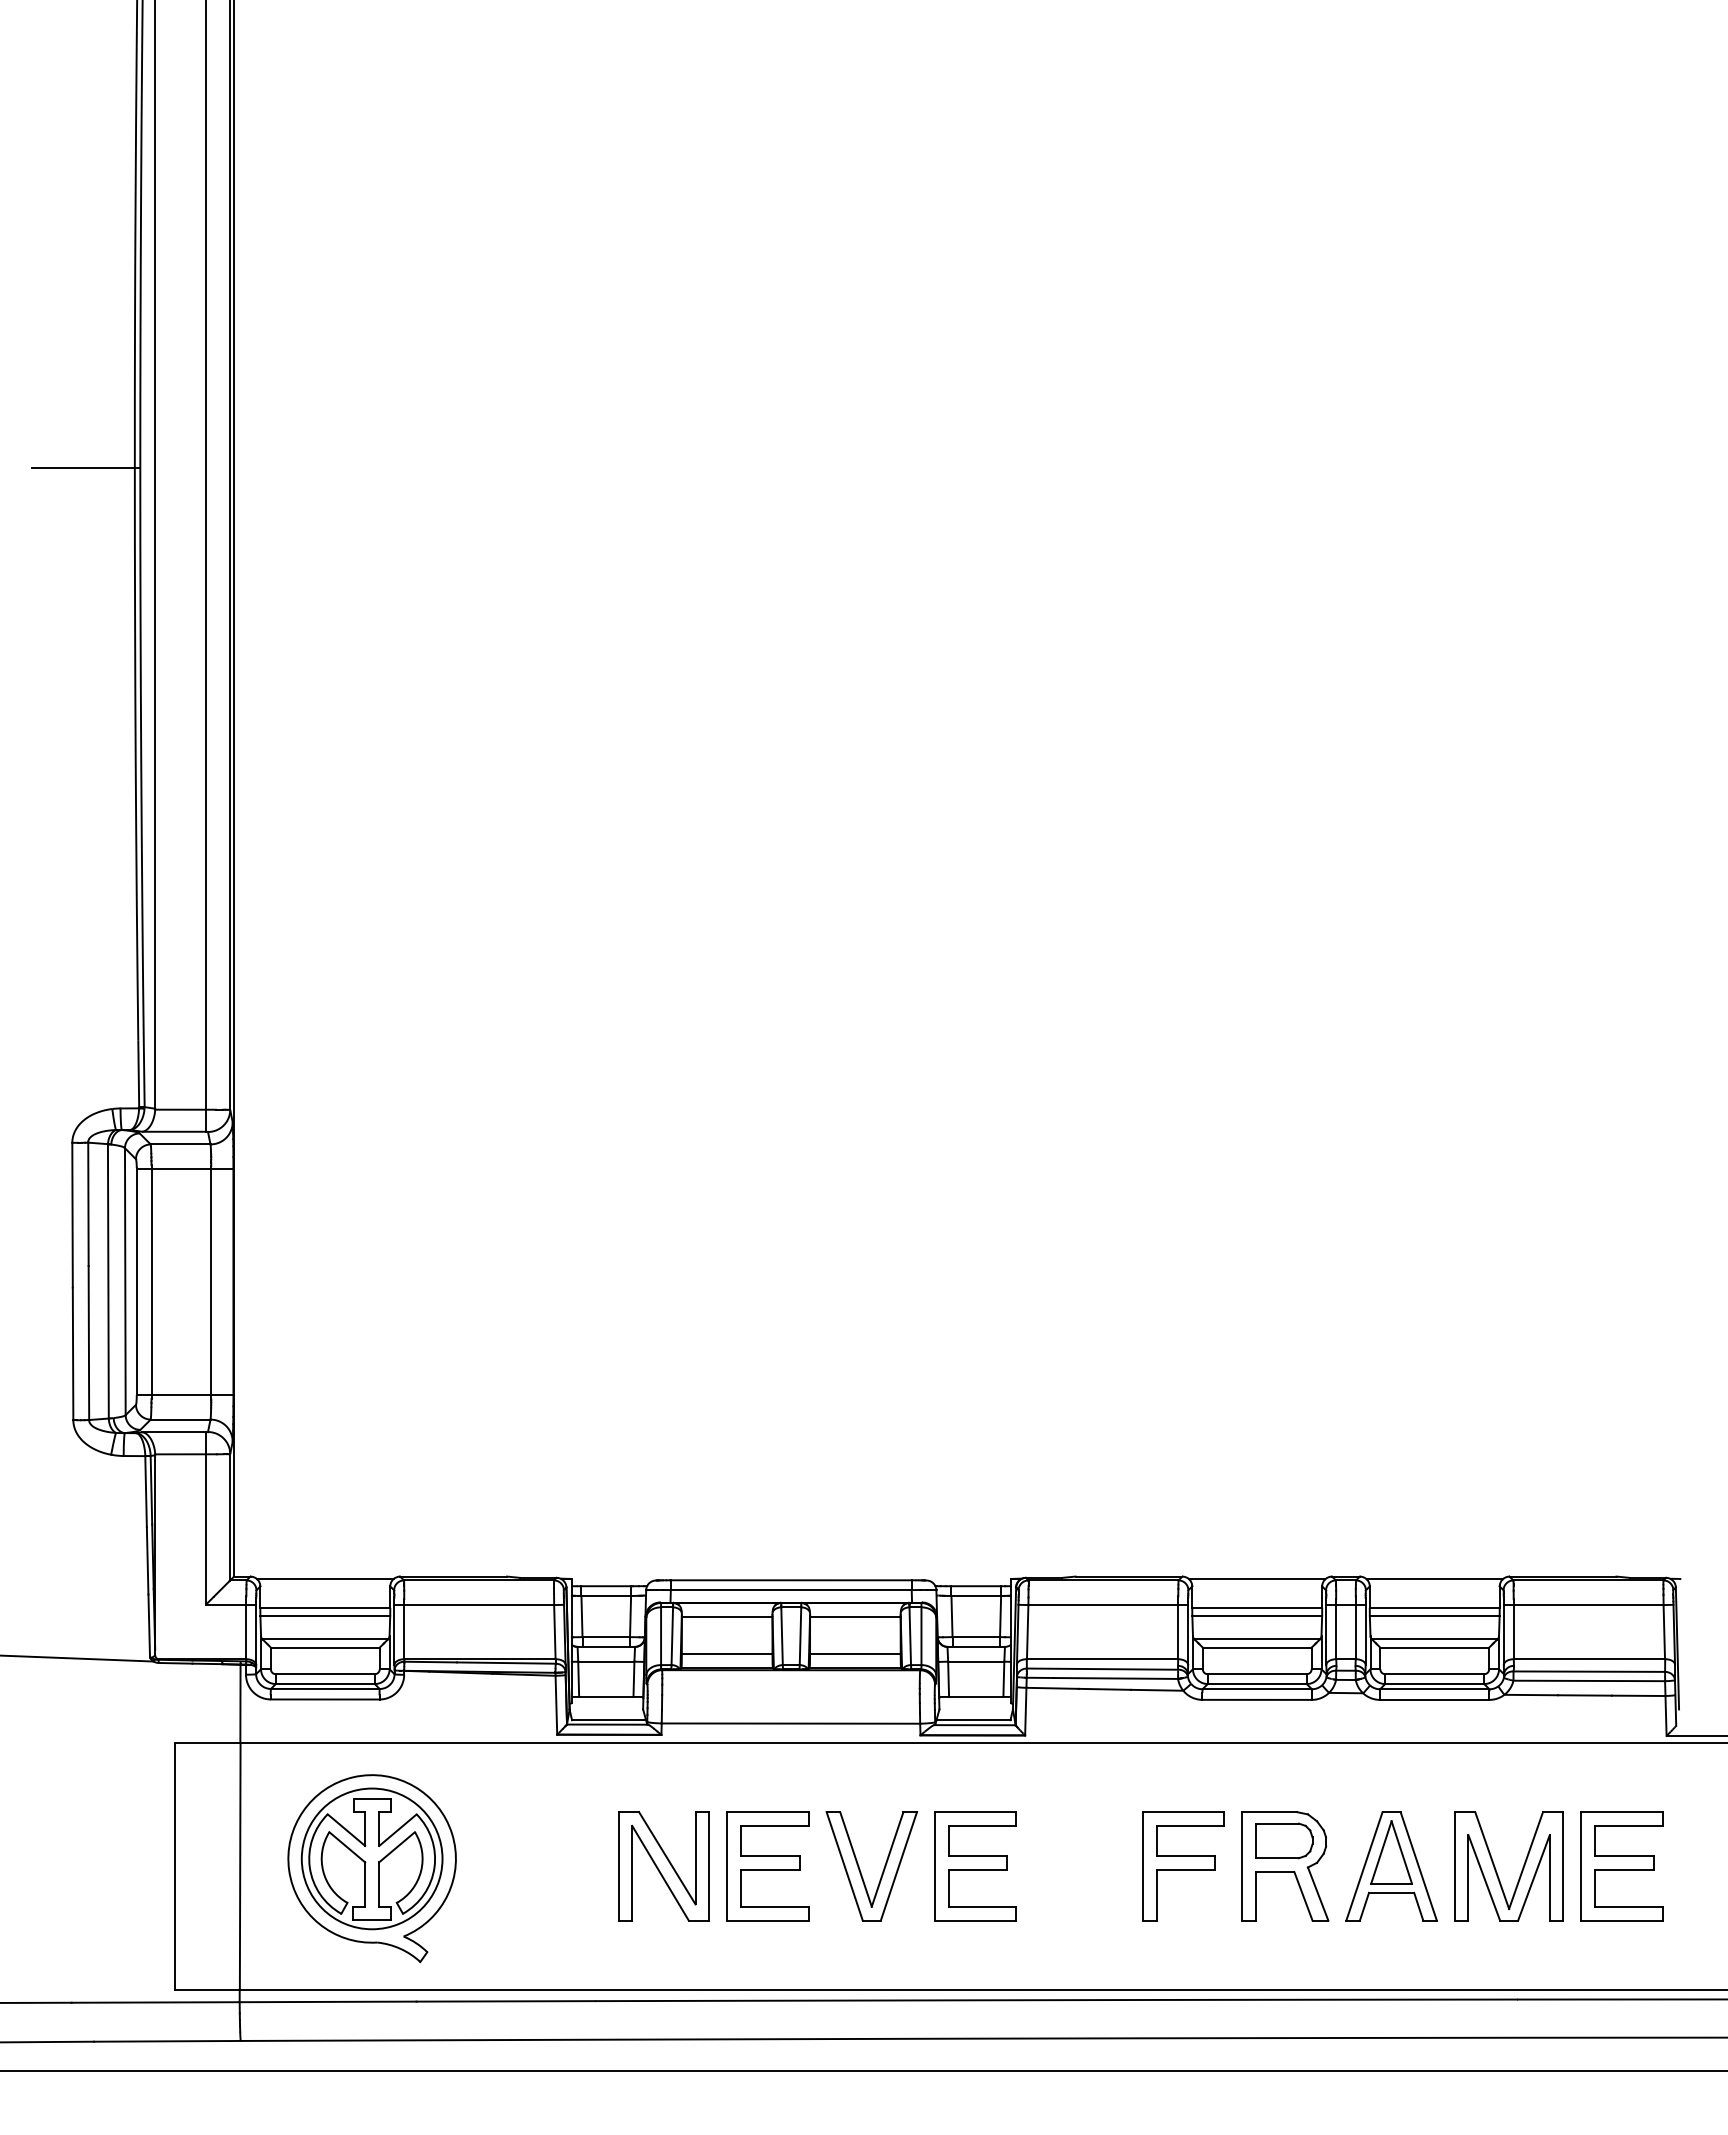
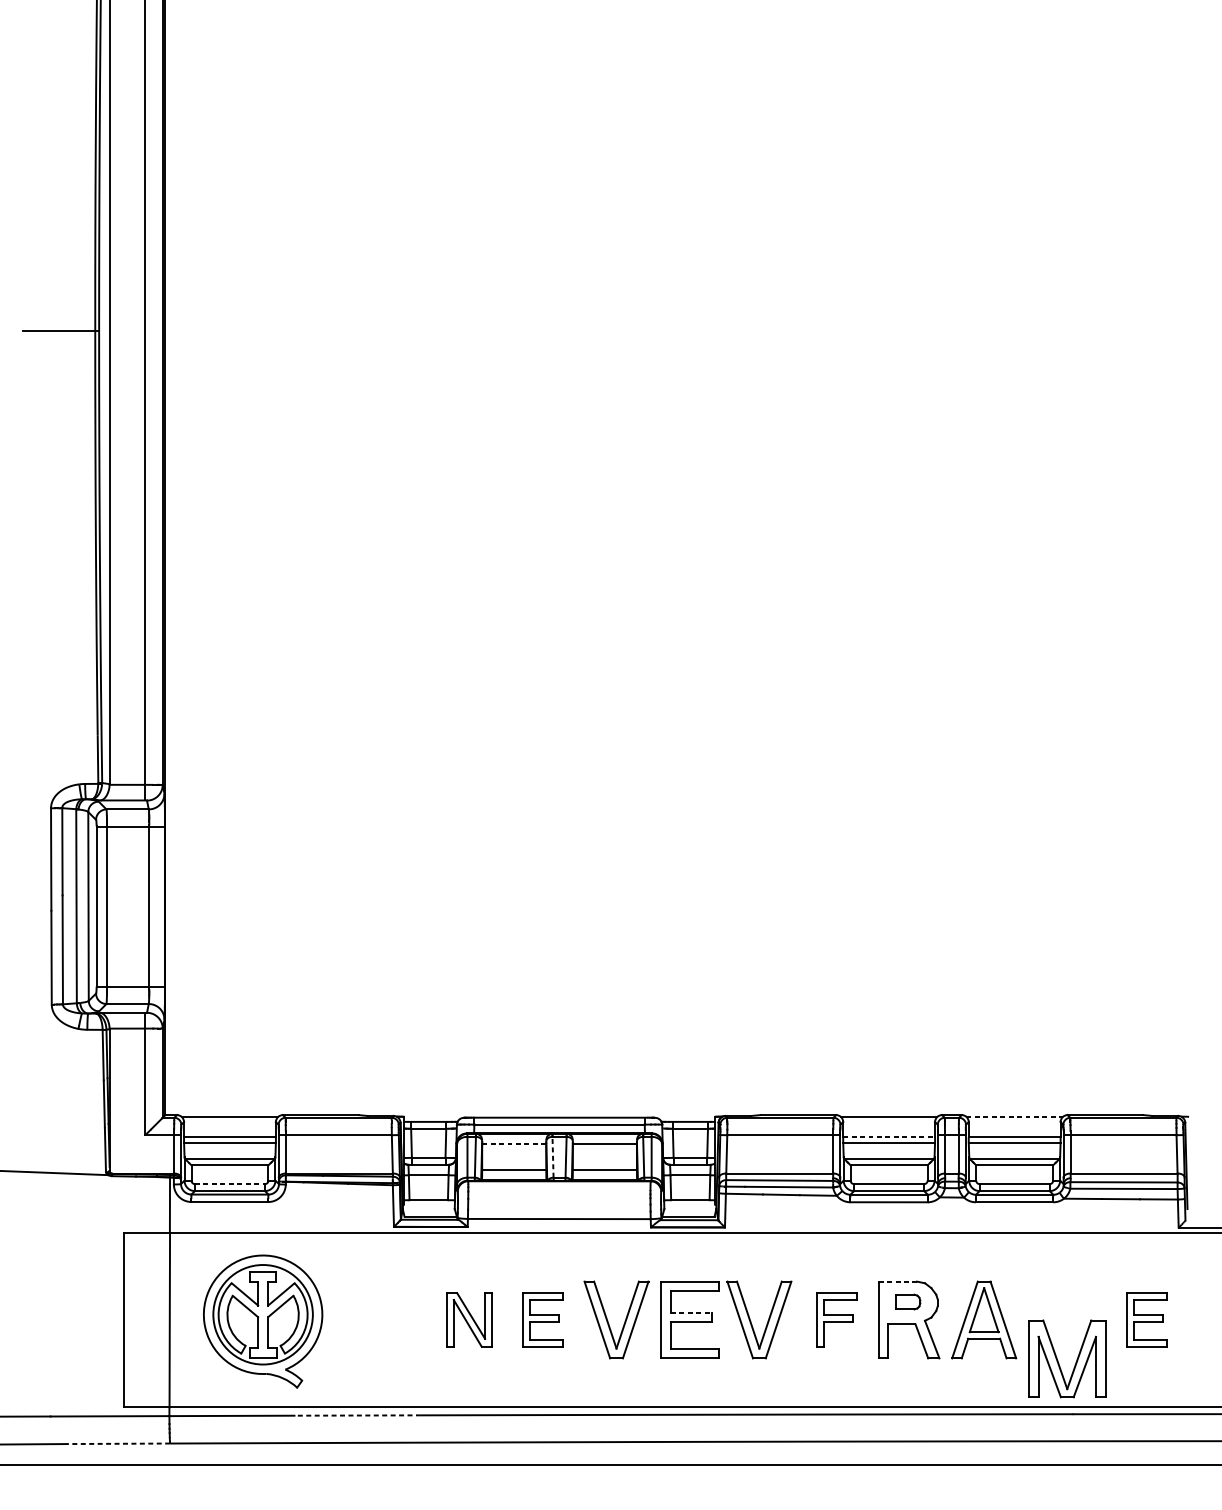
line: (1435, 1579) -> (1015, 1117), solid -> dashed
line: (1257, 1607) -> (889, 1136), solid -> dashed
line: (727, 1617) -> (514, 1144), solid -> dashed
line: (782, 1636) -> (553, 1157), solid -> dashed
line: (325, 1674) -> (230, 1184), solid -> dashed
line: (1270, 1812) -> (898, 1281), solid -> dashed
part: (1284, 1840) -> (908, 1301), size x0.6
line: (978, 1855) -> (691, 1312), solid -> dashed
part: (663, 1866) -> (469, 1320), size x0.7
part: (767, 1866) -> (542, 1320), size x0.7
part: (1183, 1866) -> (836, 1320), size x0.7
part: (1621, 1866) -> (1146, 1320), size x0.7
part: (1062, 1869) -> (751, 1322), added
part: (1496, 1869) -> (1058, 1361), moved
line: (505, 2001) -> (357, 1415), solid -> dashed
line: (166, 2041) -> (117, 1443), solid -> dashed

